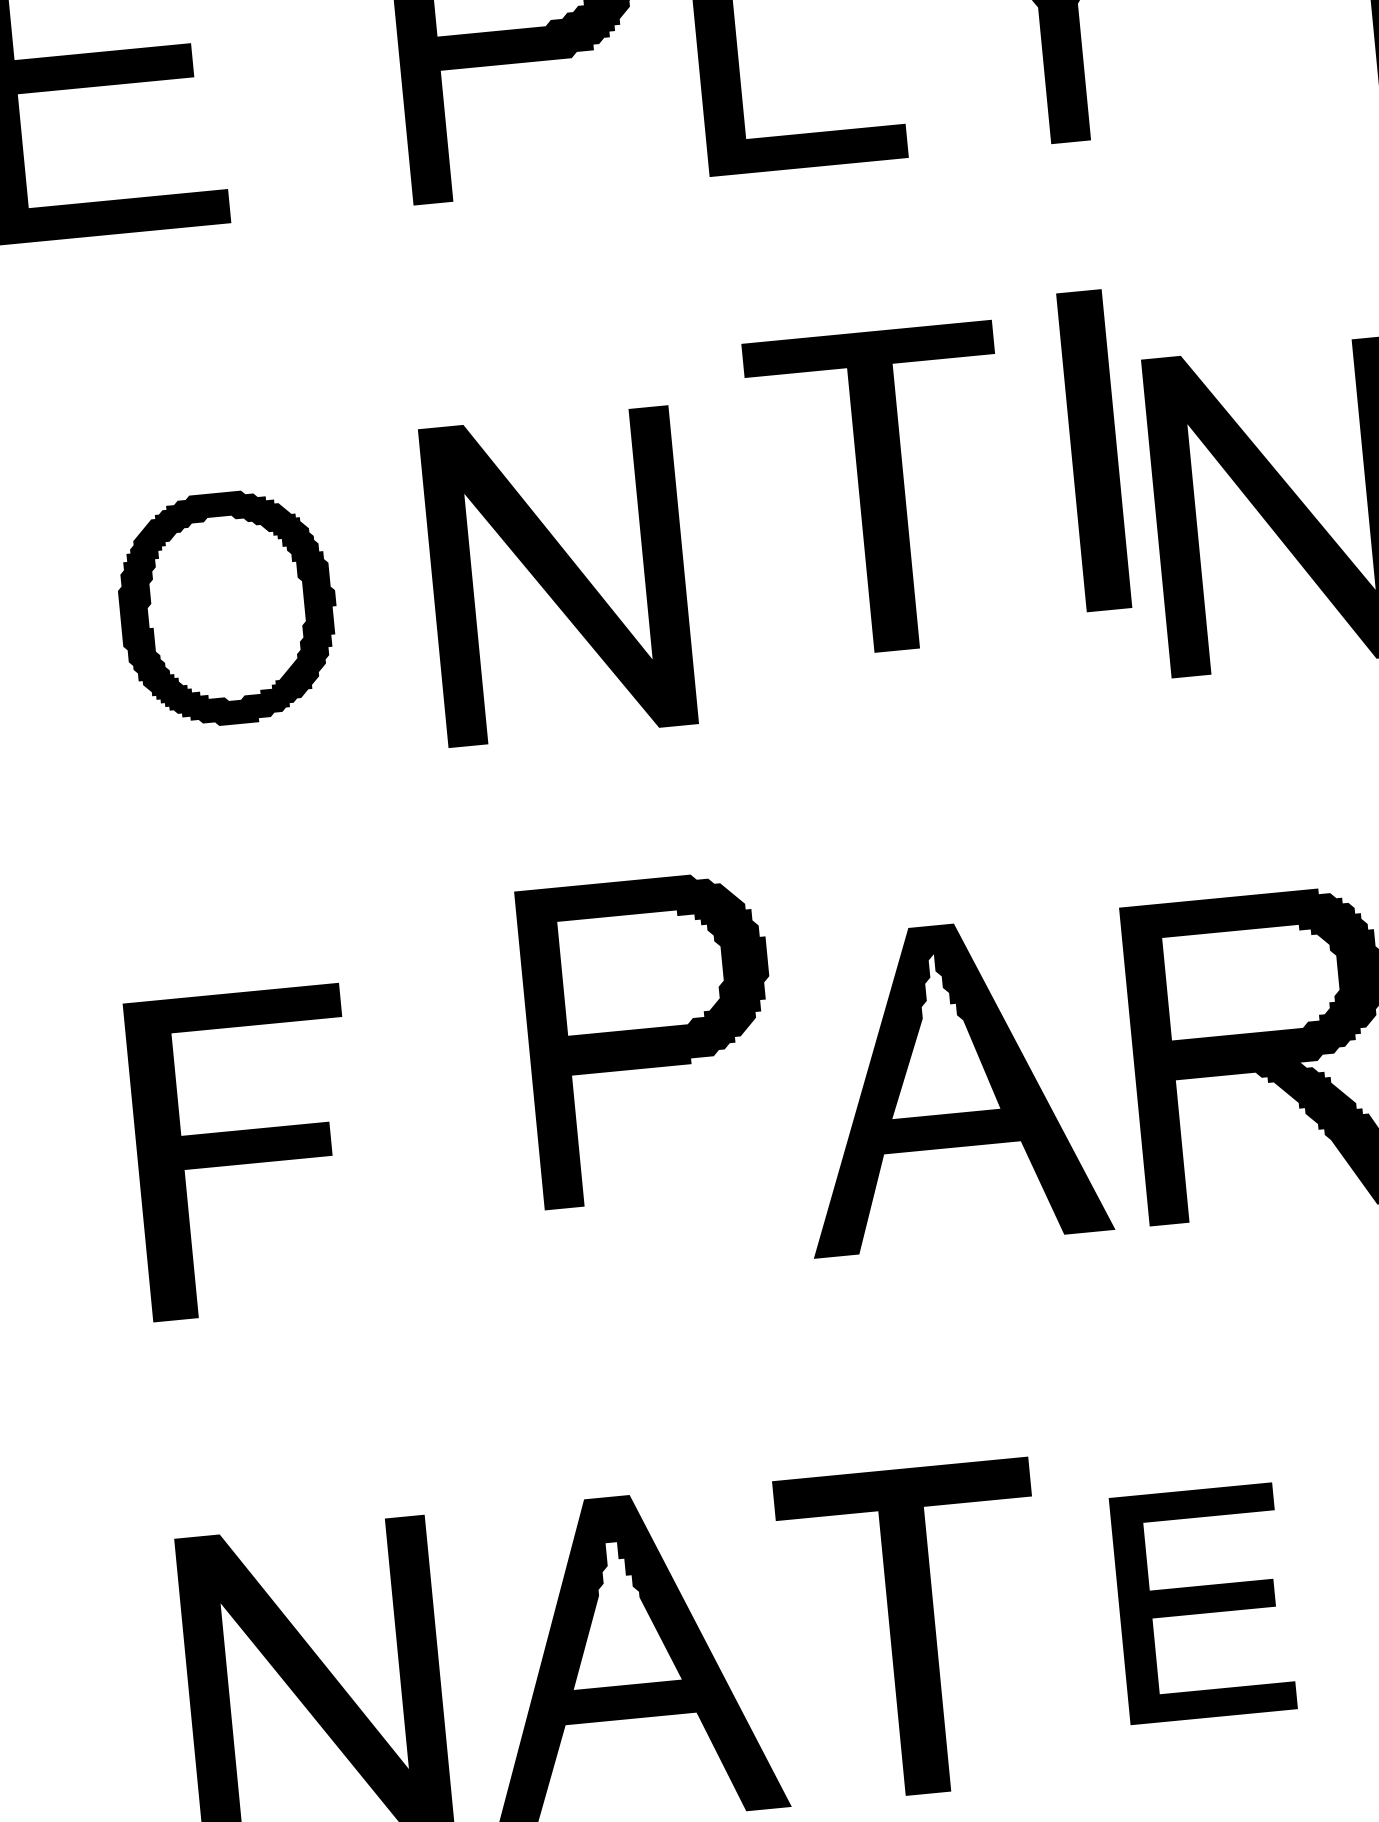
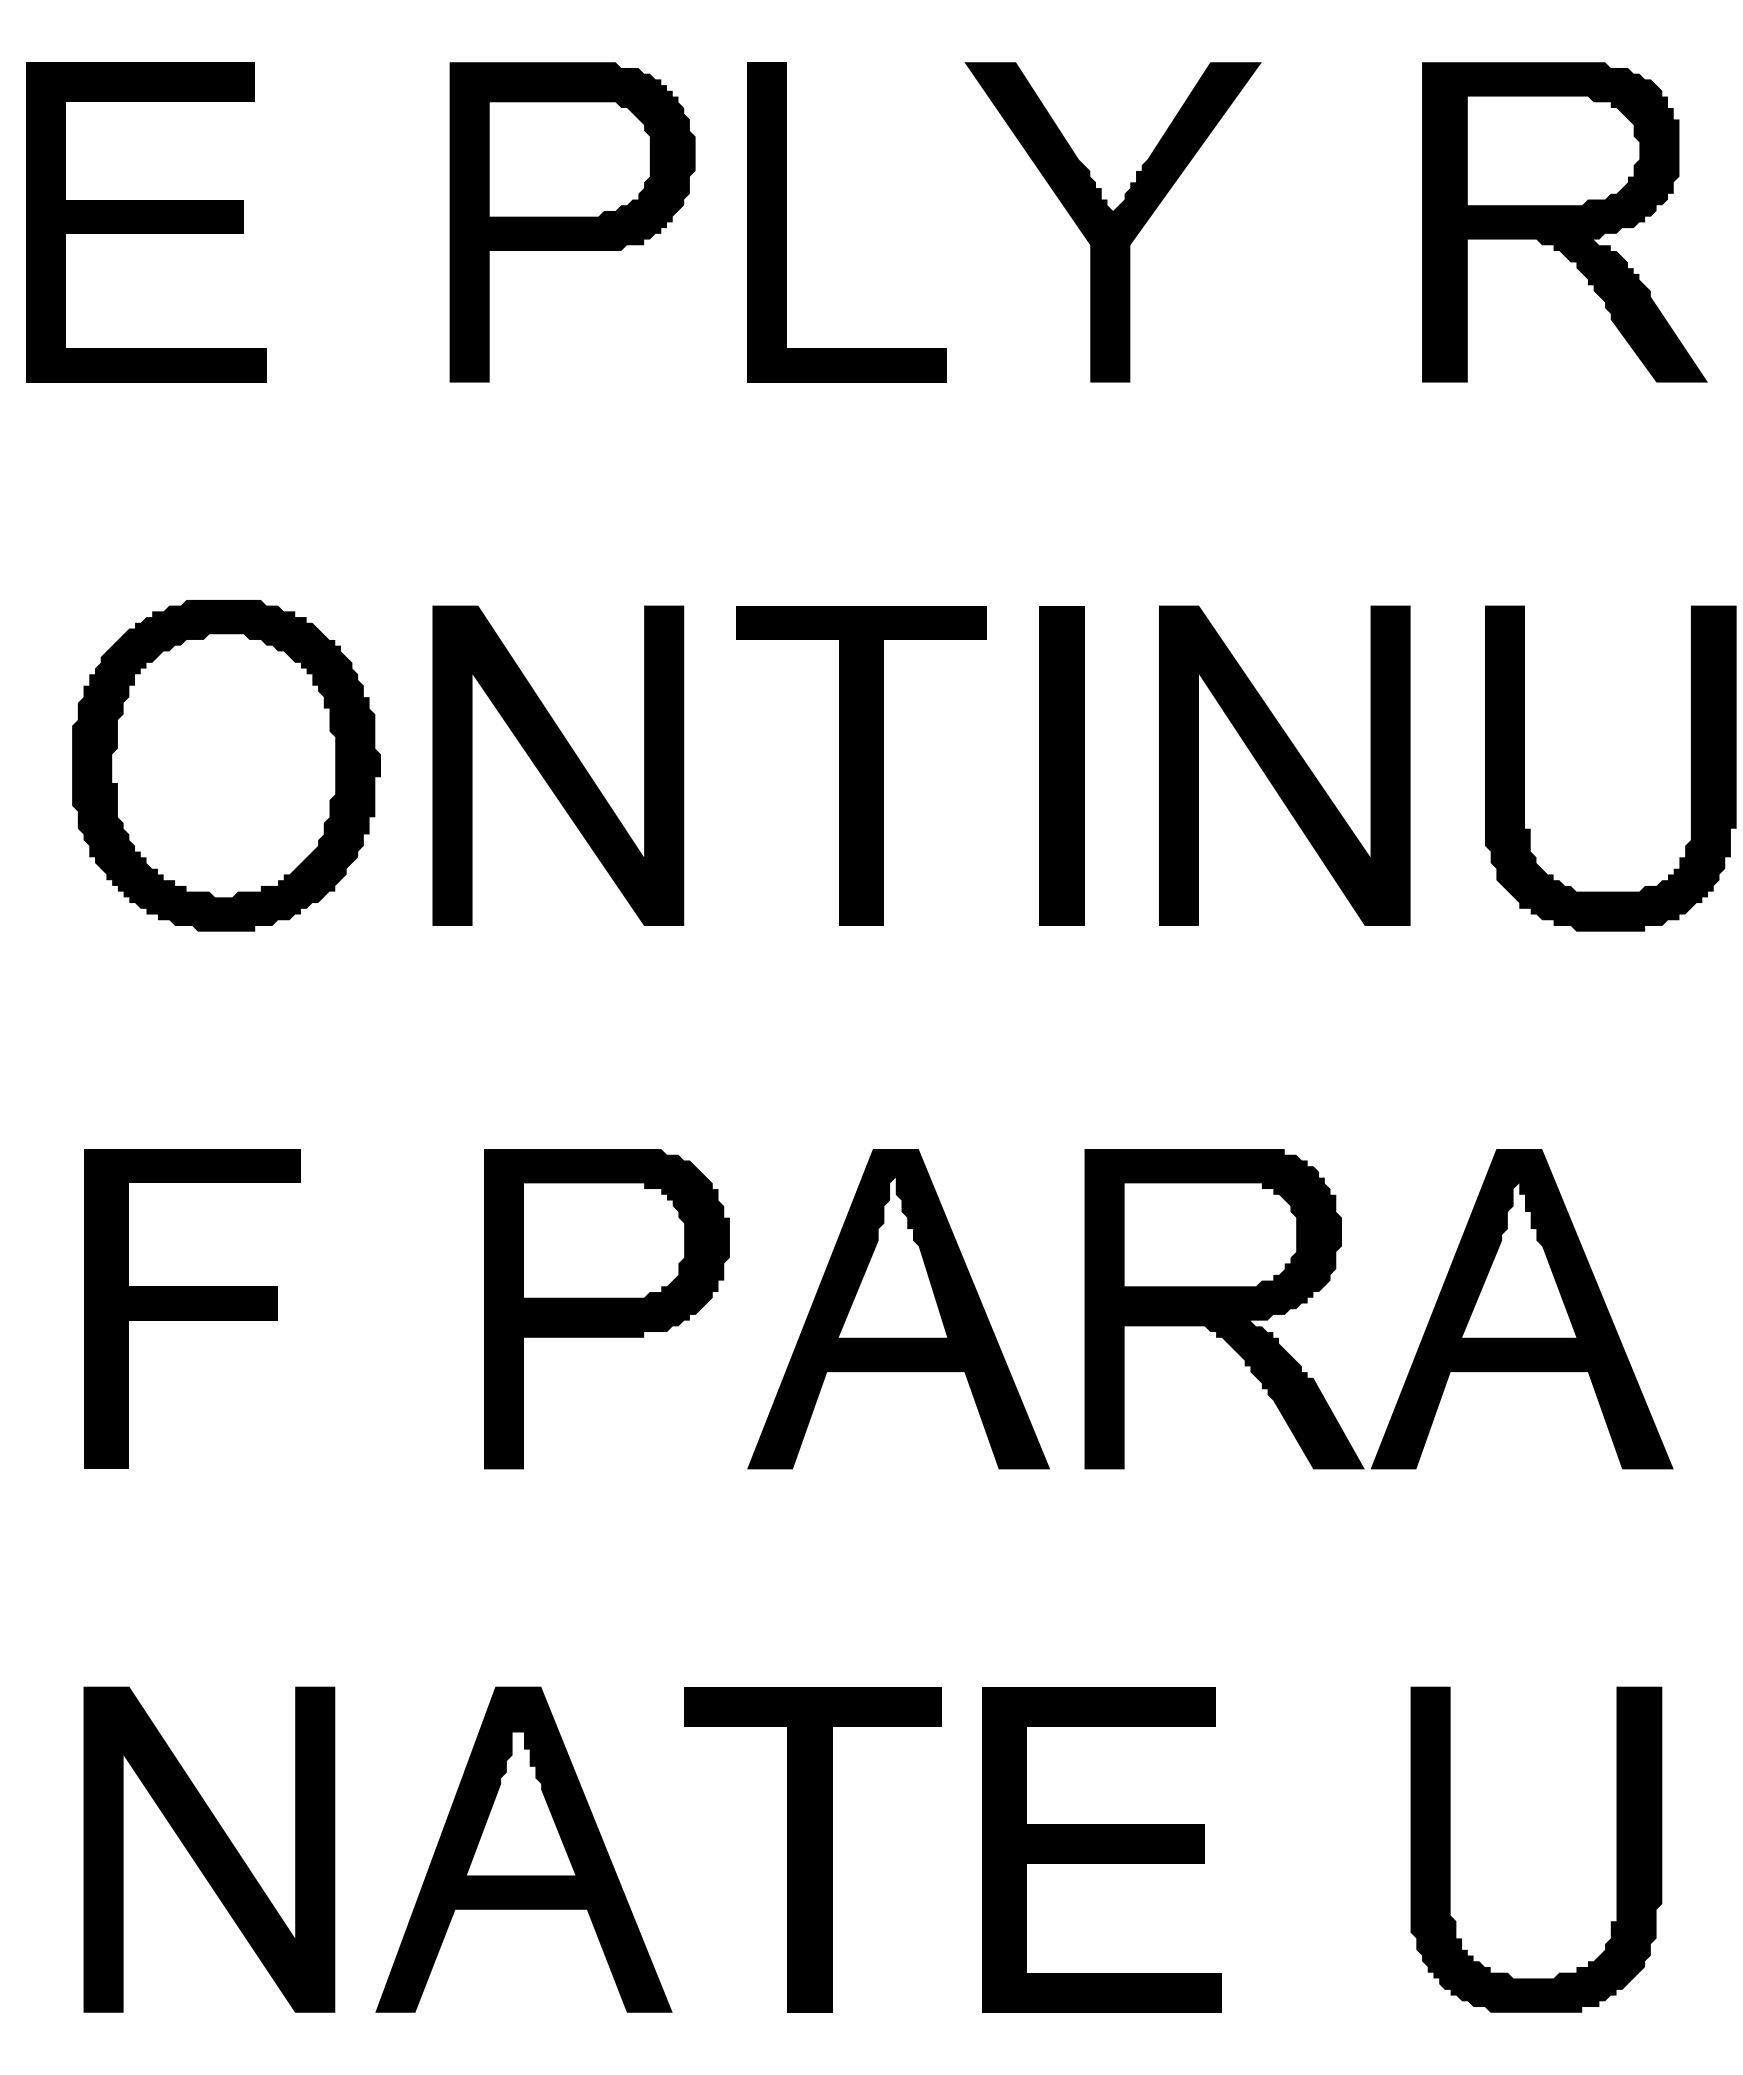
part: (1094, 450) -> (1061, 765), moved
part: (881, 490) -> (861, 765), moved
part: (228, 608) -> (226, 765), size x1.43
part: (651, 1039) -> (606, 1309), moved
part: (1202, 1603) -> (1101, 1849), size x1.43

